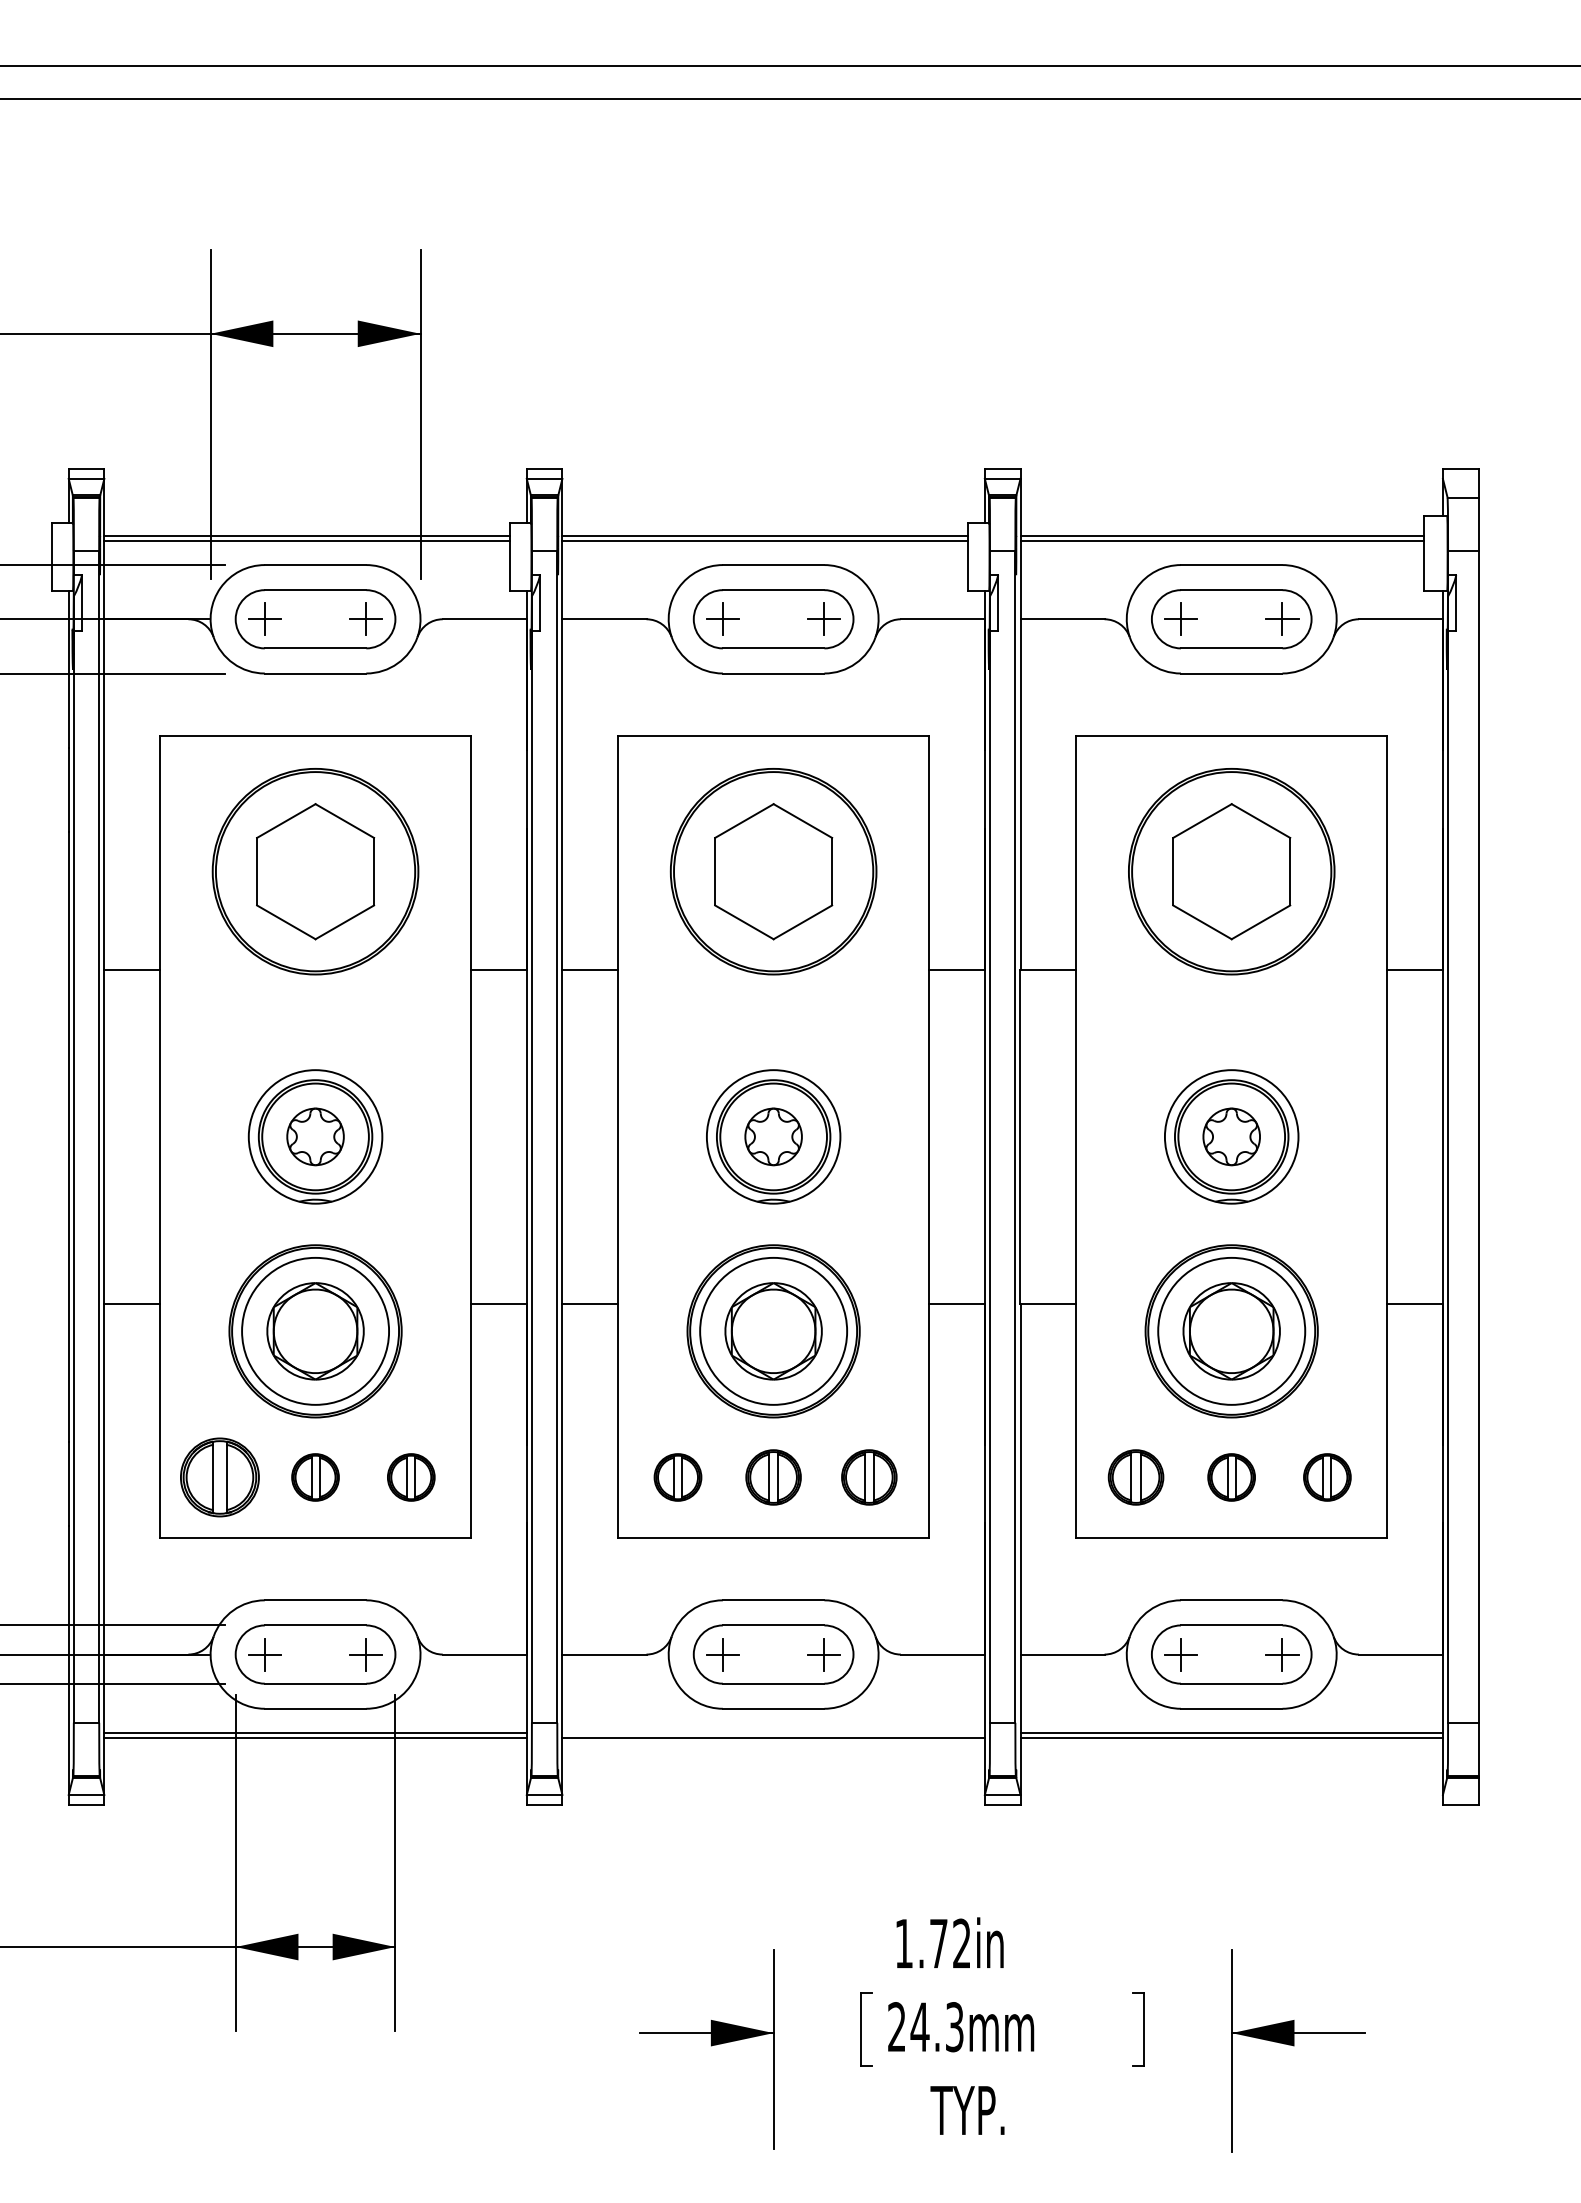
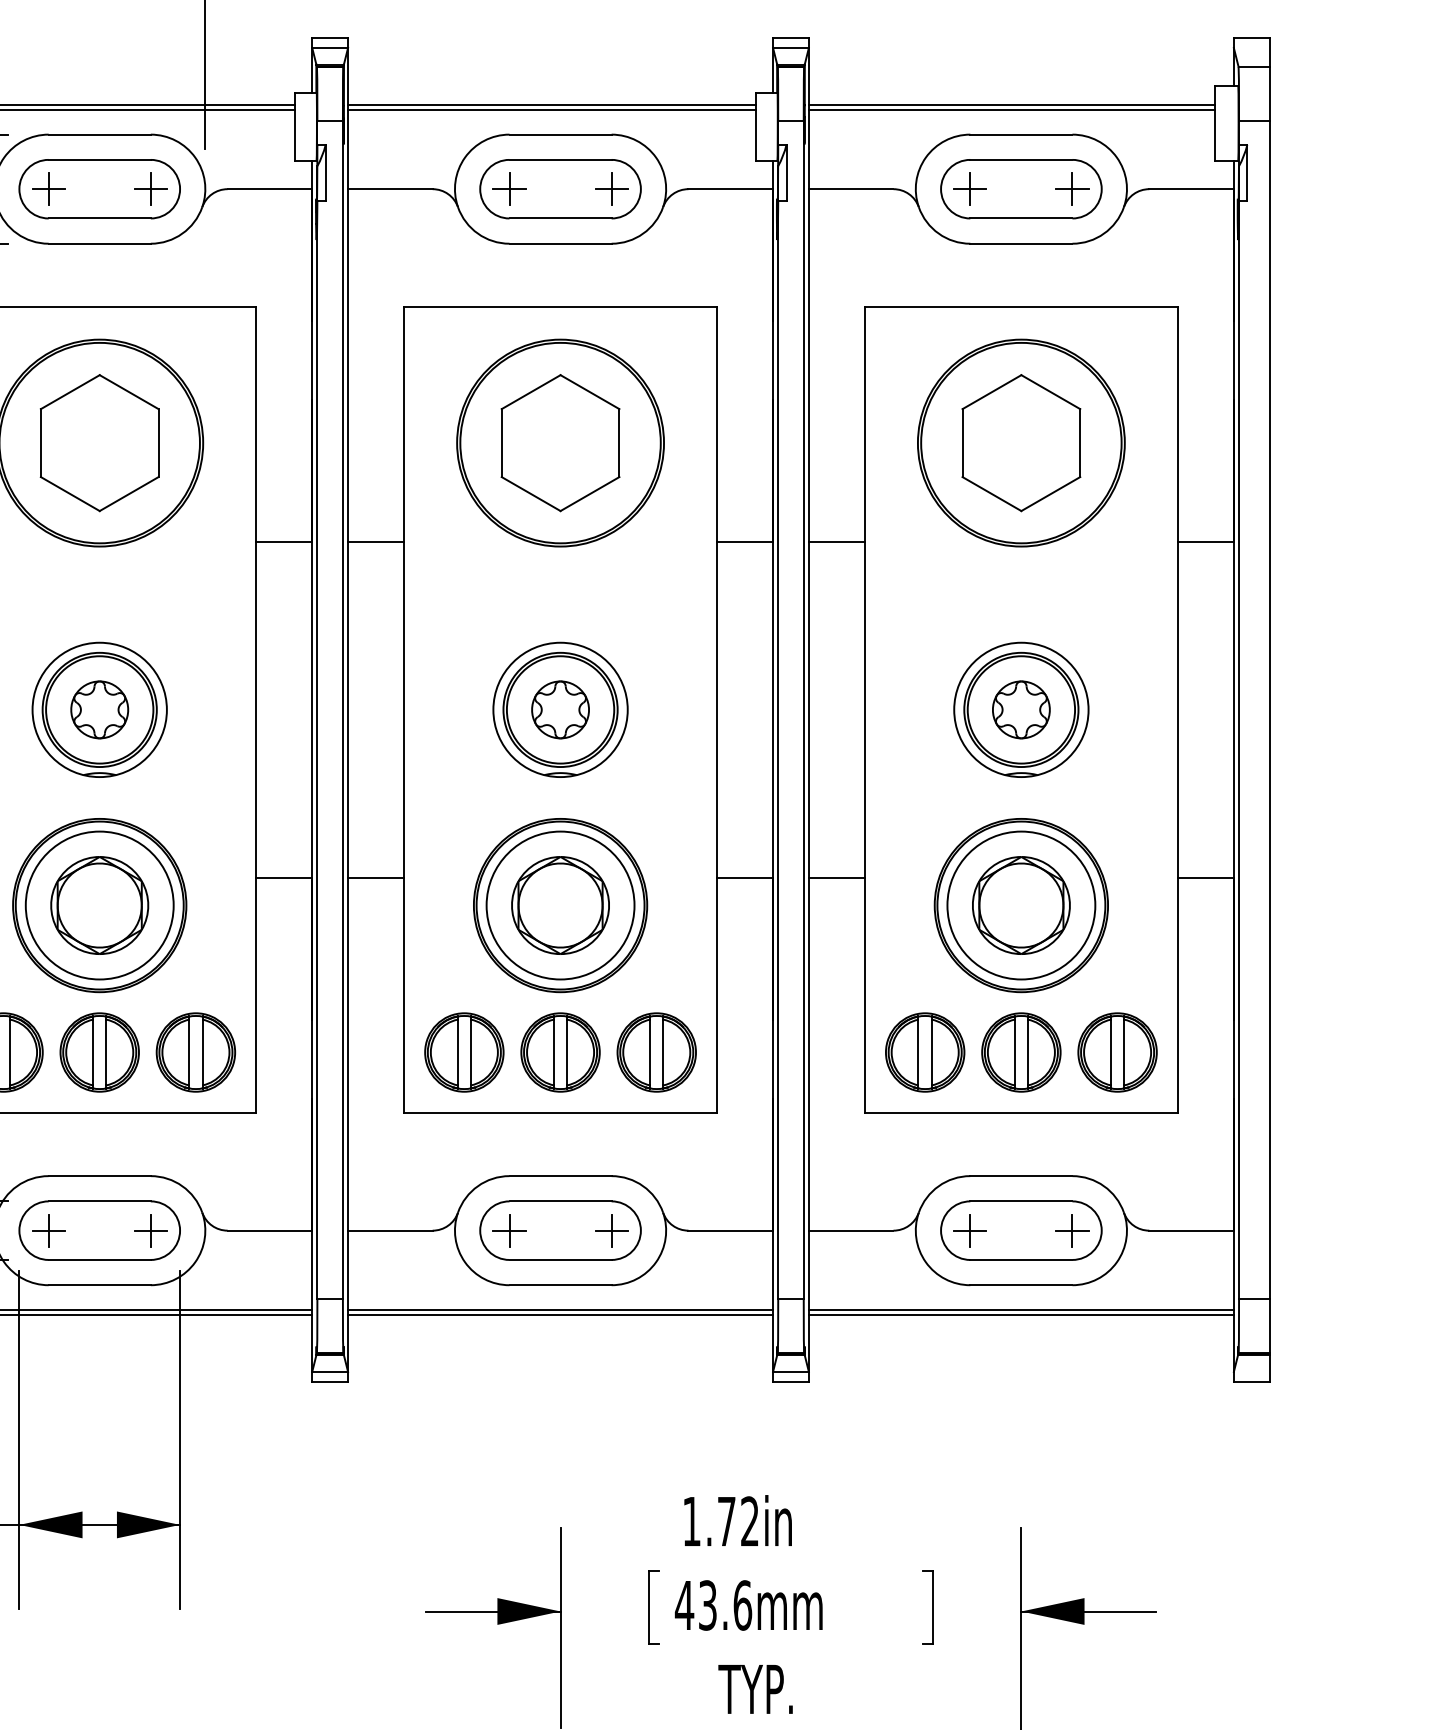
part: (315, 1477) -> (99, 1052), size x1.67
part: (411, 1477) -> (196, 1052), size x1.67
part: (677, 1477) -> (463, 1052), size x1.67
part: (773, 1477) -> (560, 1052), size x1.43
part: (869, 1477) -> (657, 1052), size x1.43
part: (1135, 1477) -> (924, 1052), size x1.43
part: (1231, 1477) -> (1021, 1052), size x1.67
part: (1327, 1477) -> (1117, 1052), size x1.67
line: (773, 1733) -> (560, 1310), added
text: (925, 2027) -> (713, 1605), 24.3mm -> 43.6mm

